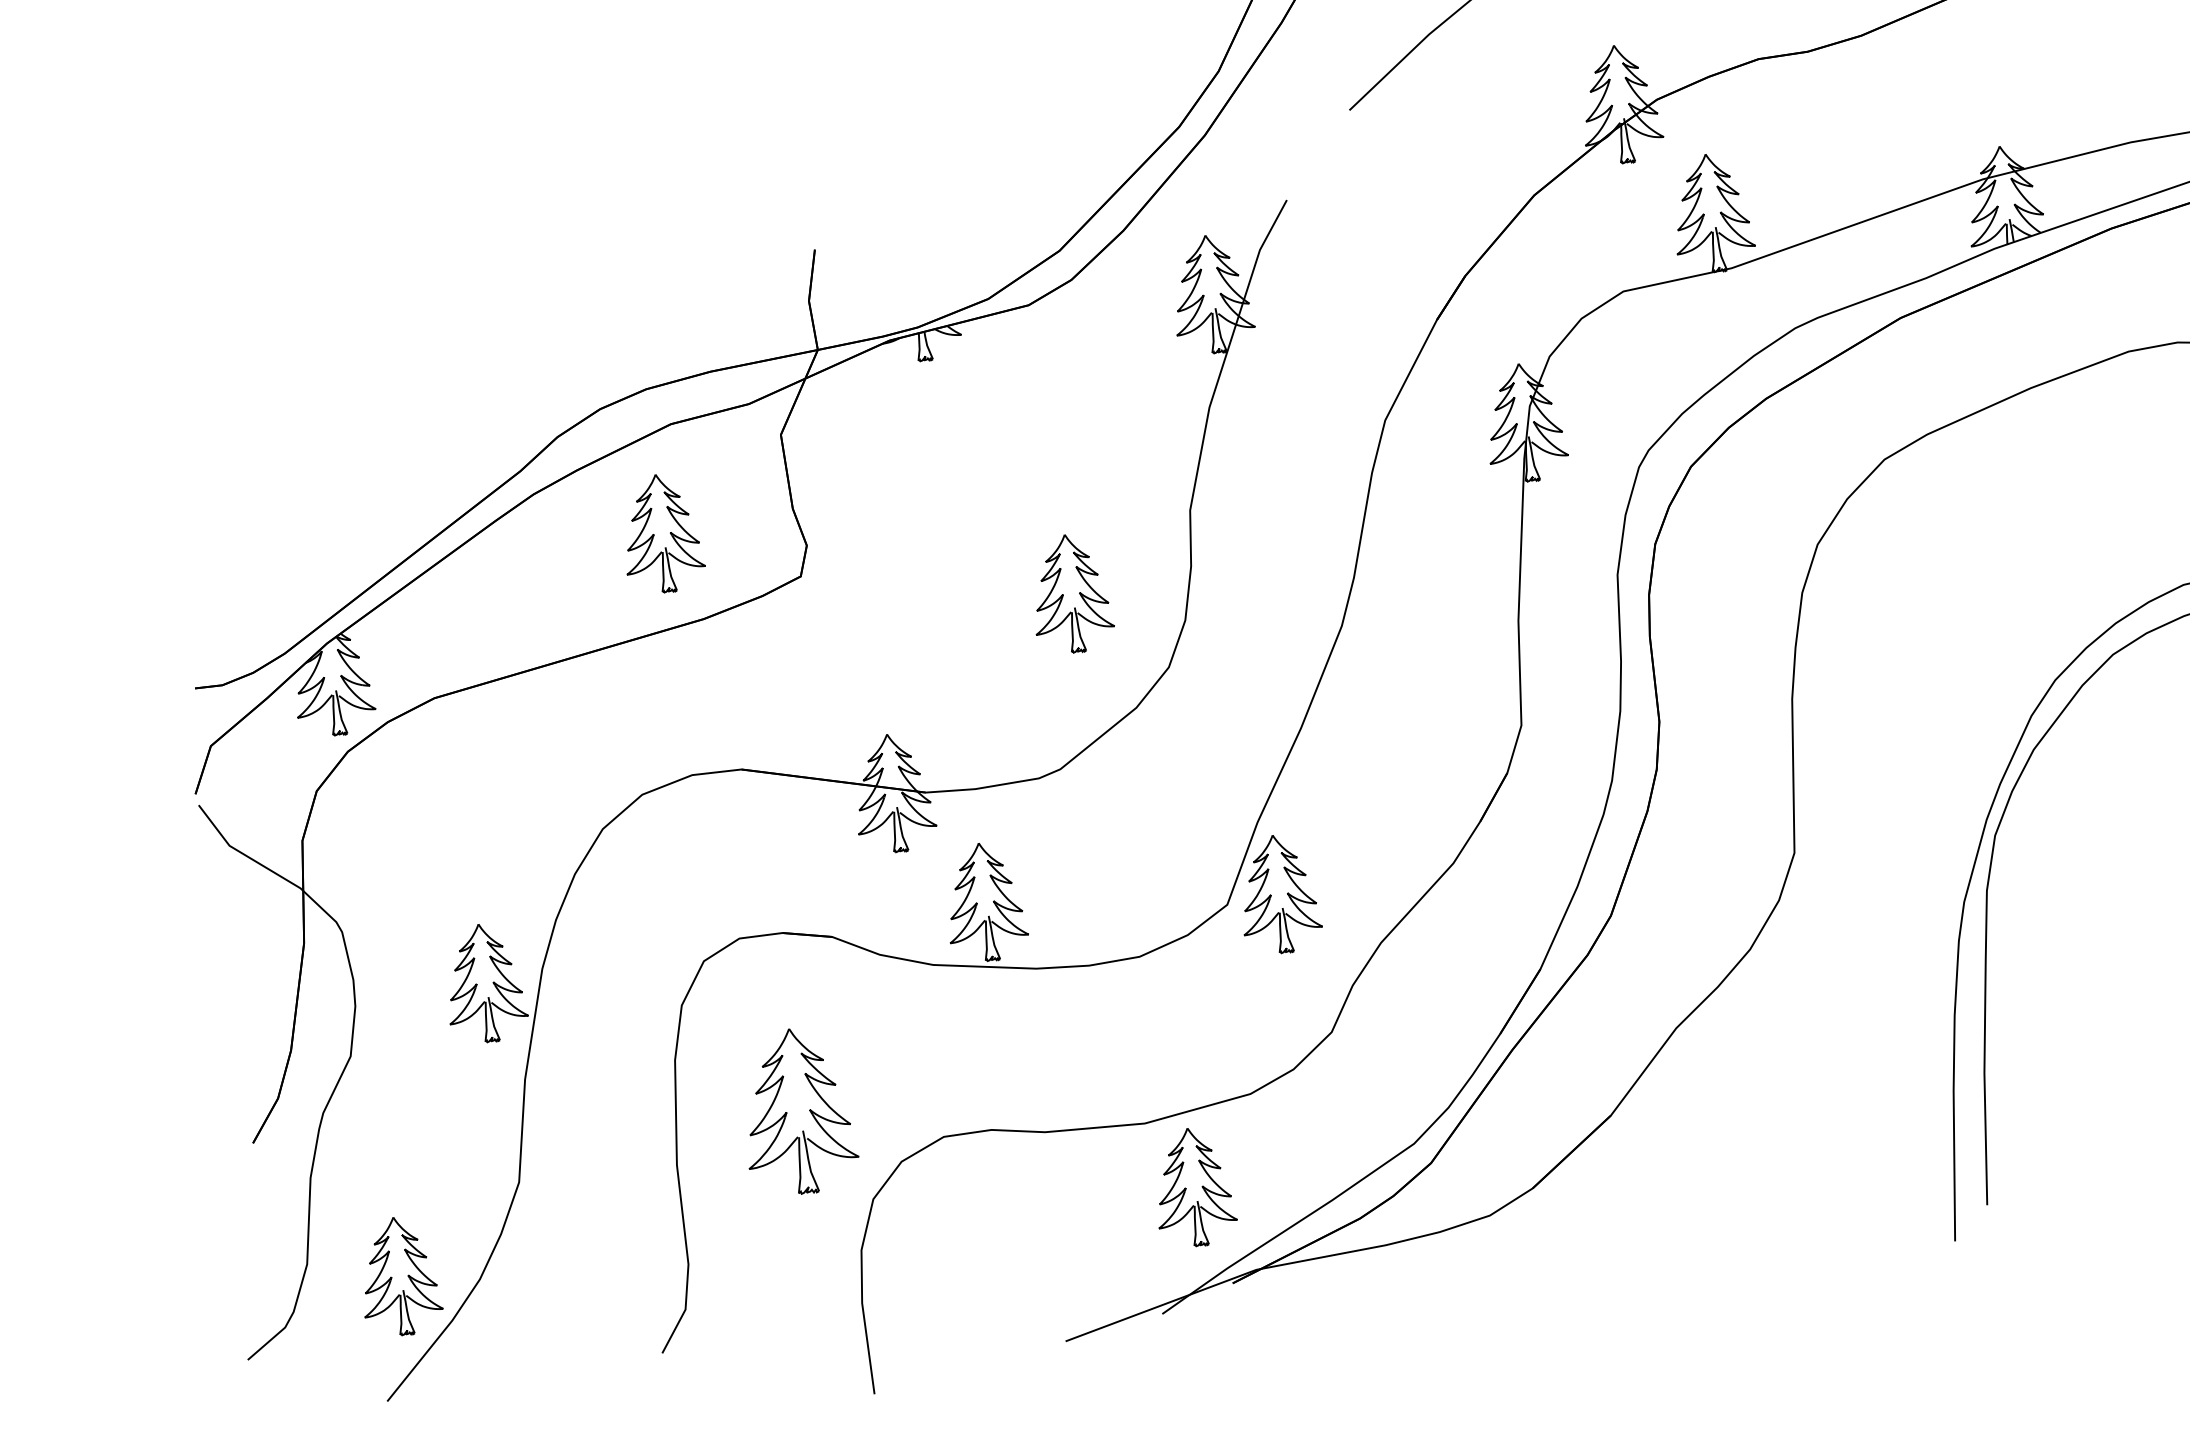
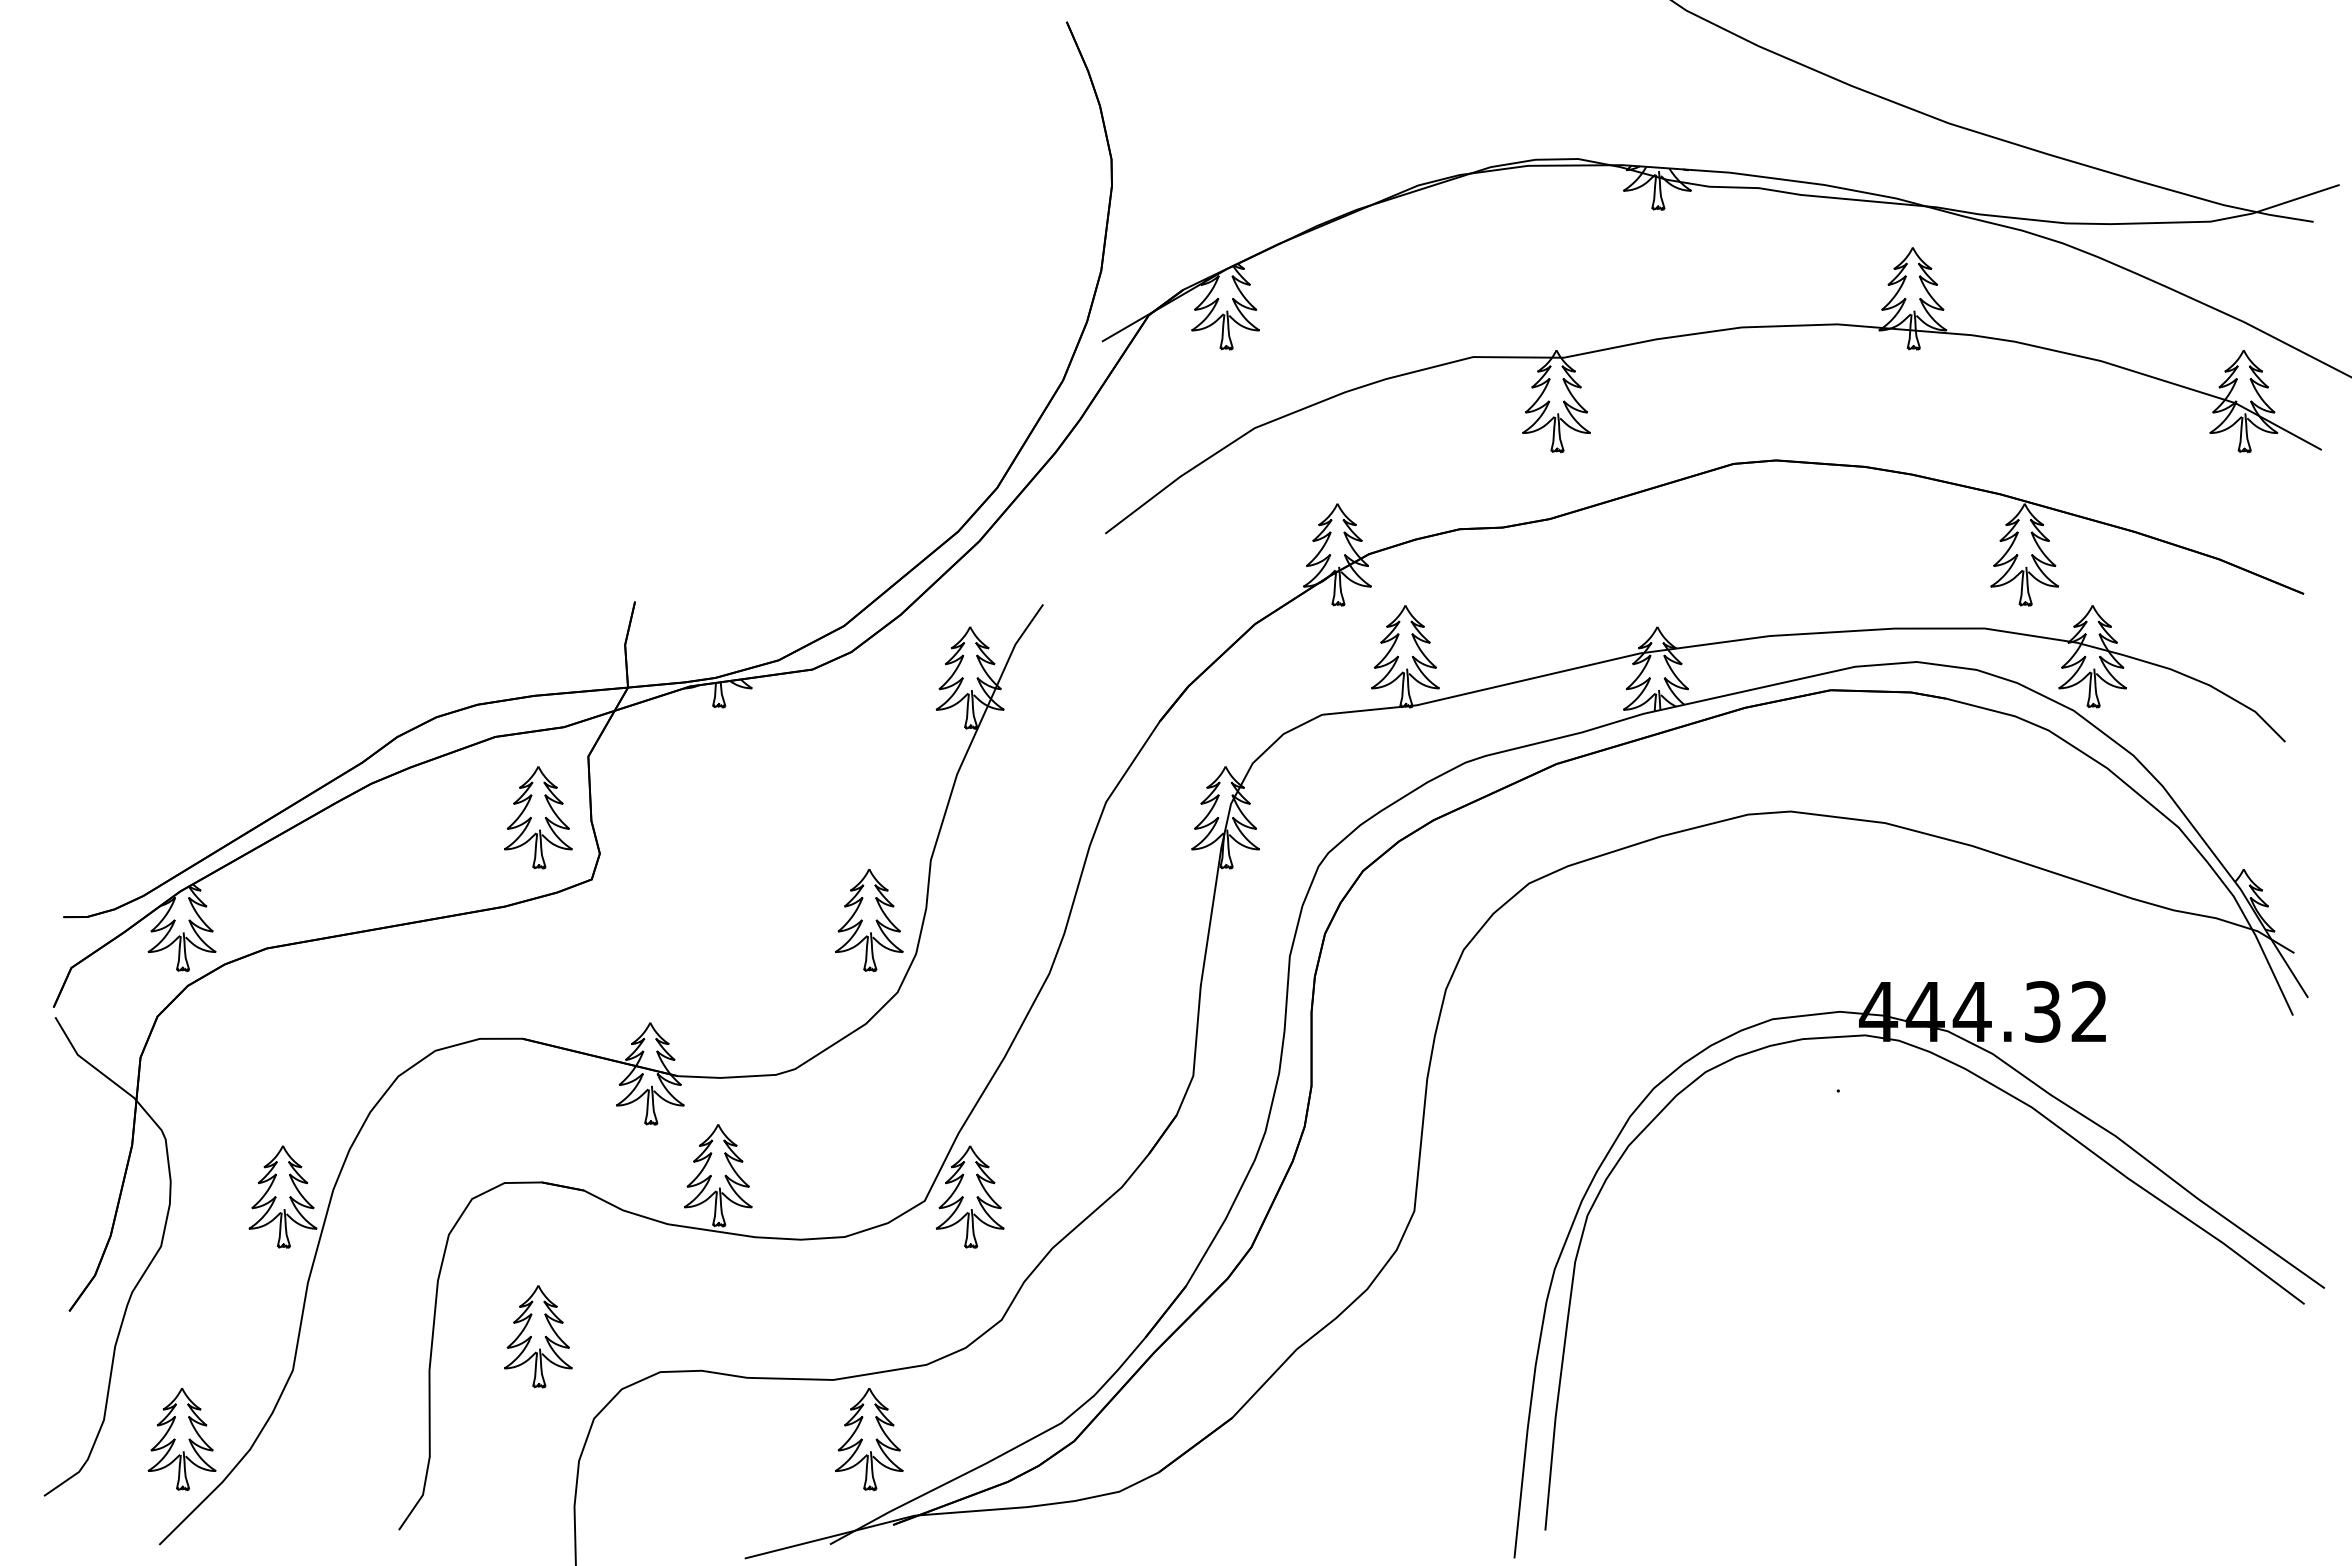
part: (662, 533) -> (538, 817), moved
part: (1071, 594) -> (869, 920), moved
part: (798, 1111) -> (538, 1336), size x0.71

